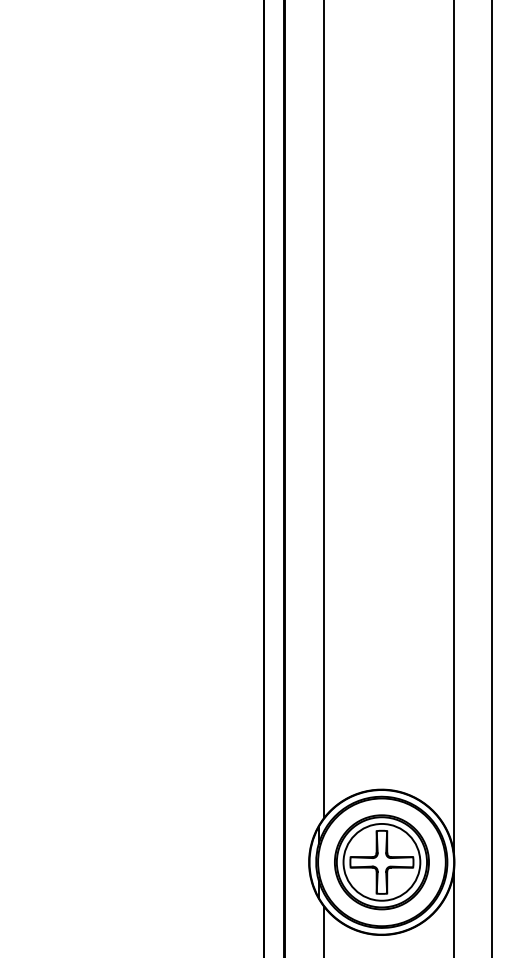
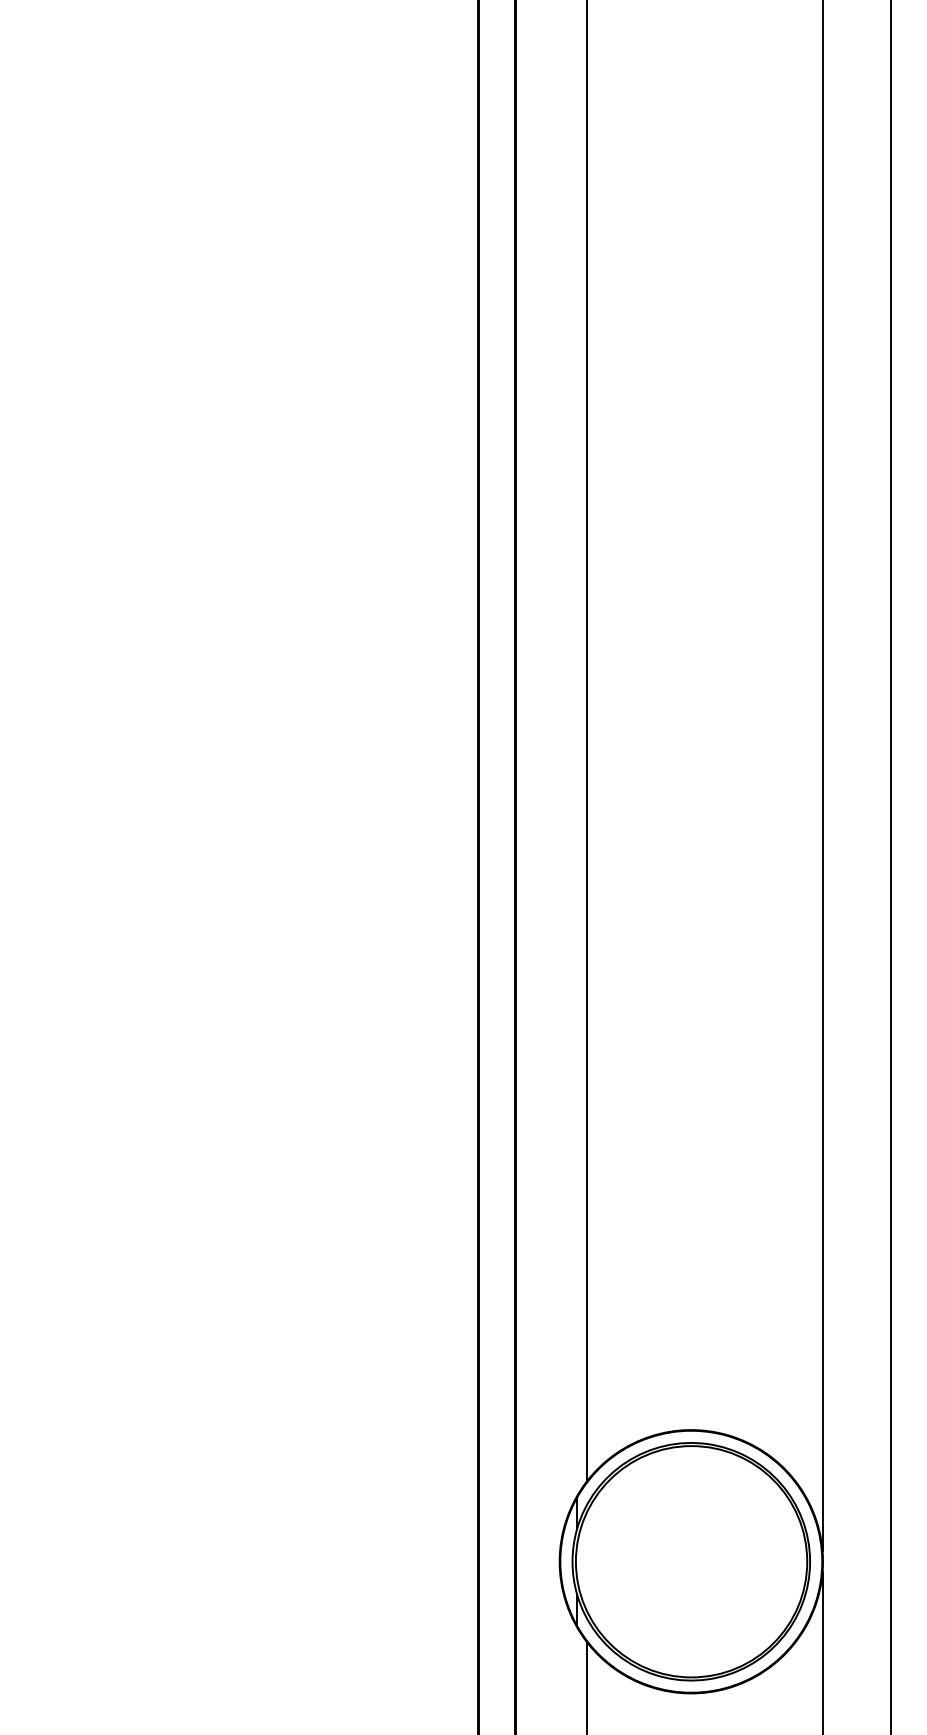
part: (381, 862) -> (690, 1562), removed

